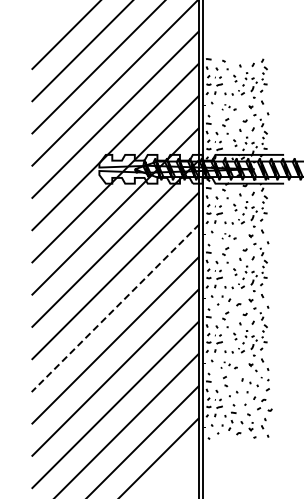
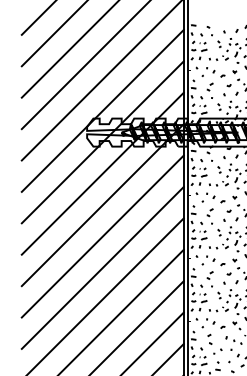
part: (229, 107) -> (213, 72), size x1.67
part: (229, 236) -> (213, 198), size x1.67
line: (115, 308) -> (102, 268), dashed -> solid
part: (229, 365) -> (213, 323), size x1.43

